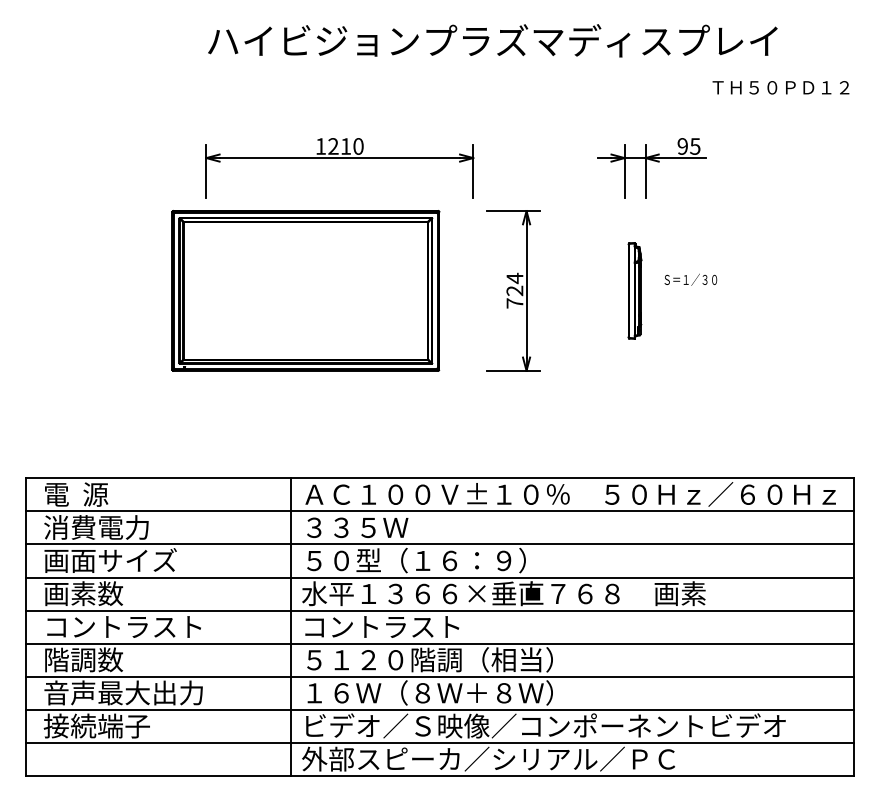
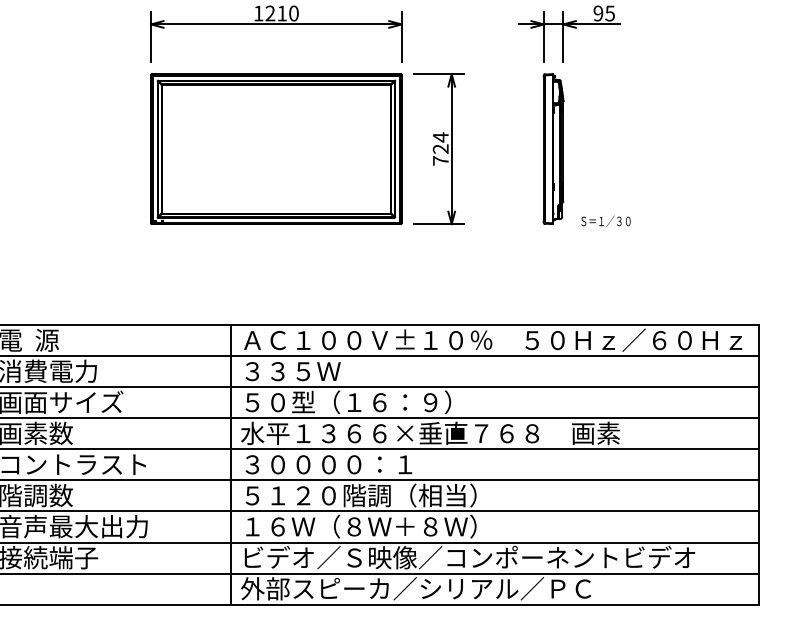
text: (690, 279) -> (605, 221), moved
part: (305, 290) -> (276, 148), moved
part: (634, 290) -> (553, 148), size x1.67
text: (394, 626) -> (327, 464), コントラスト -> ３００００：１

